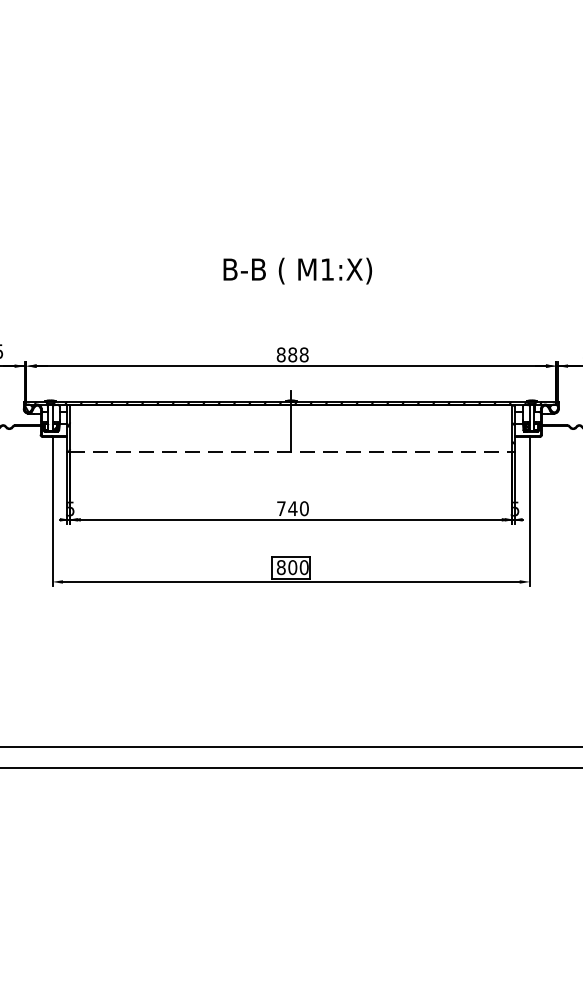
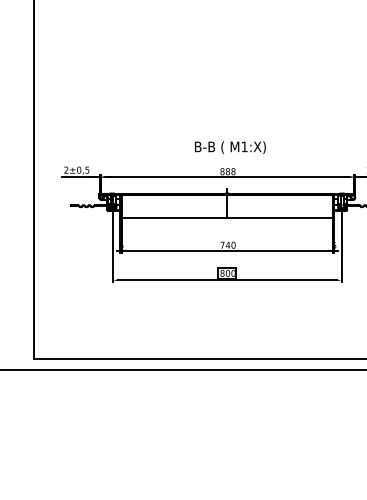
text: (298, 270) -> (230, 147), moved
line: (291, 452) -> (227, 218), dashed -> solid

